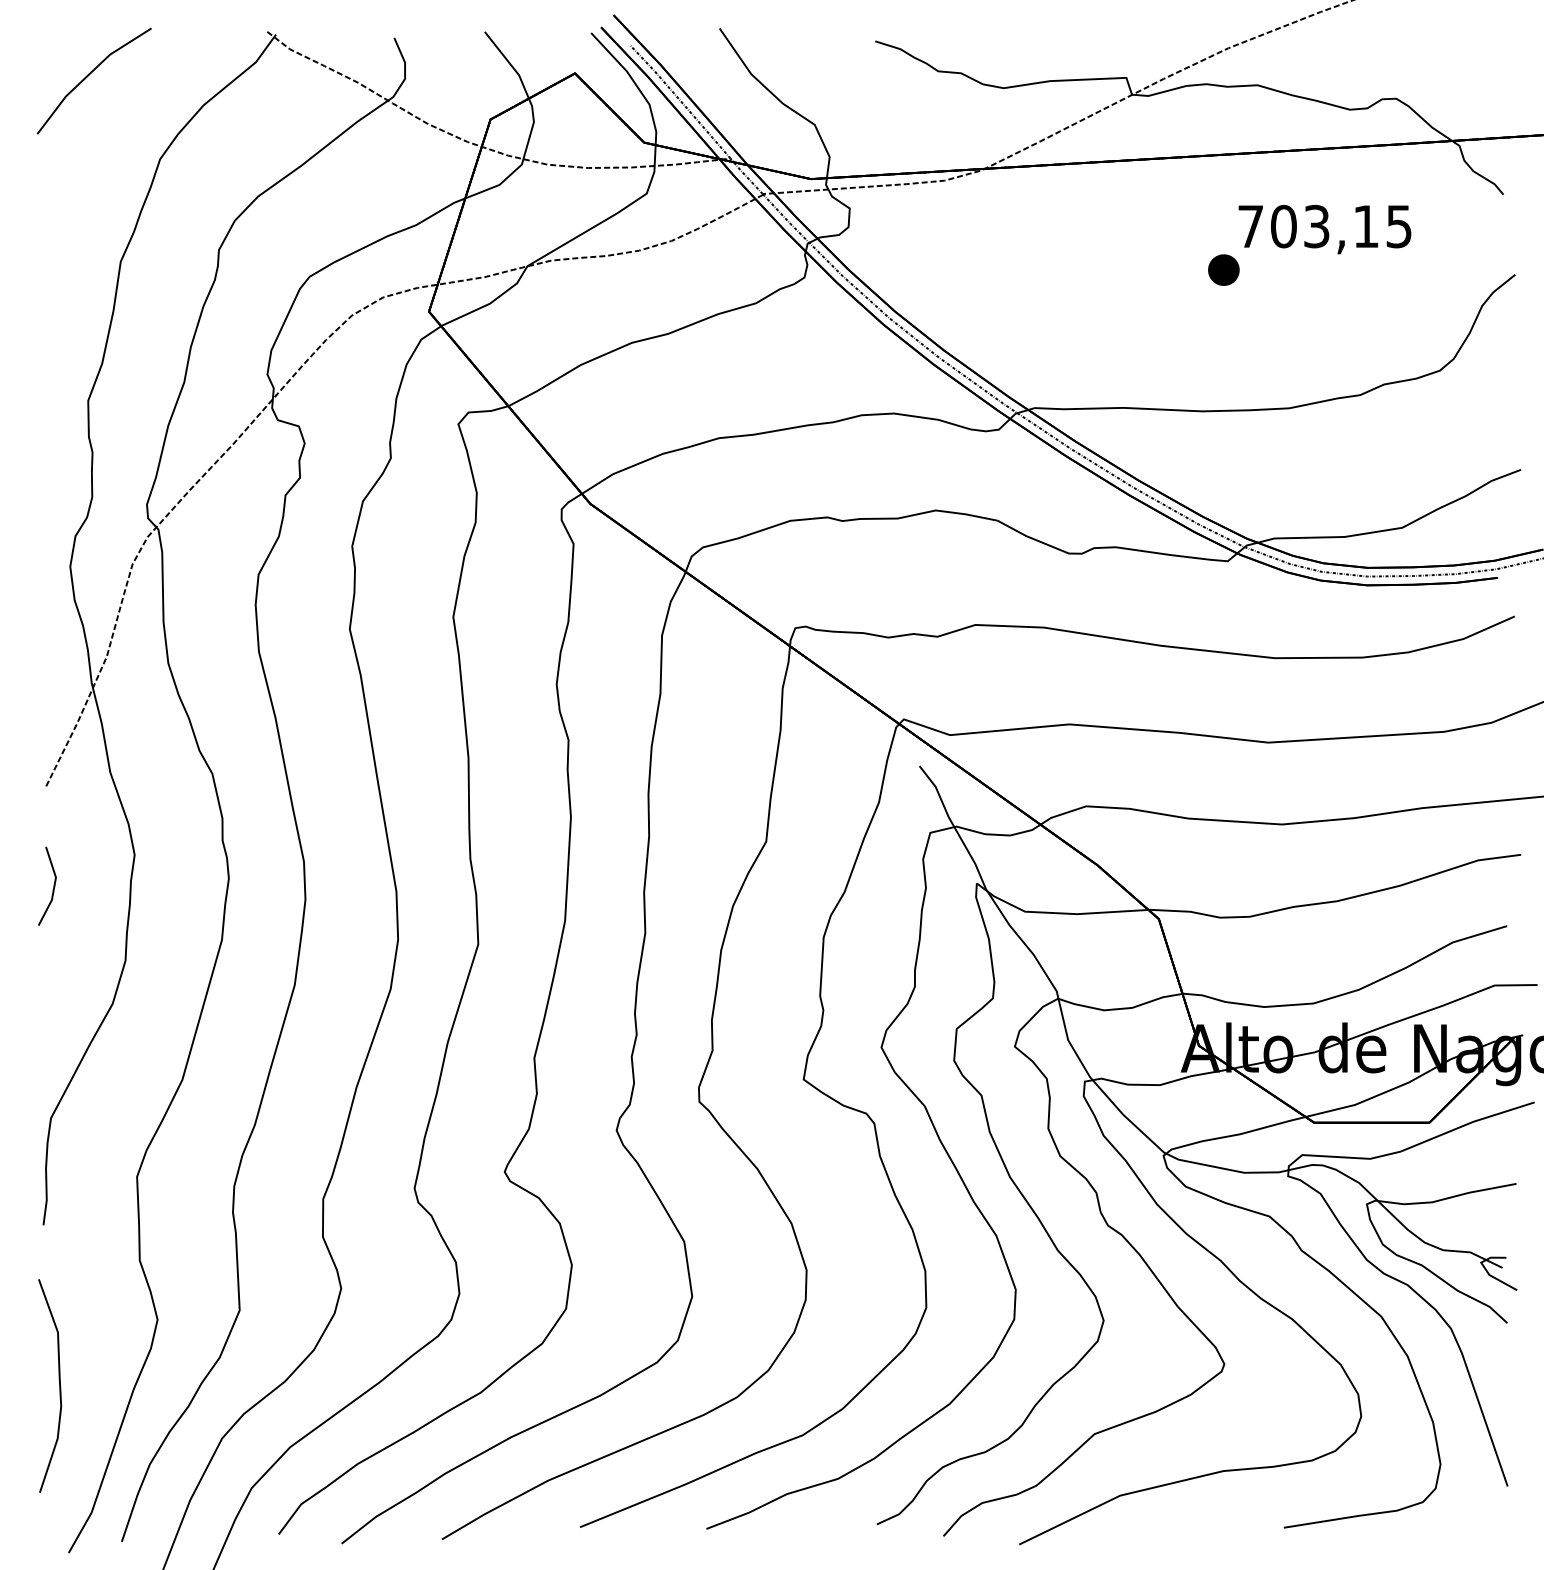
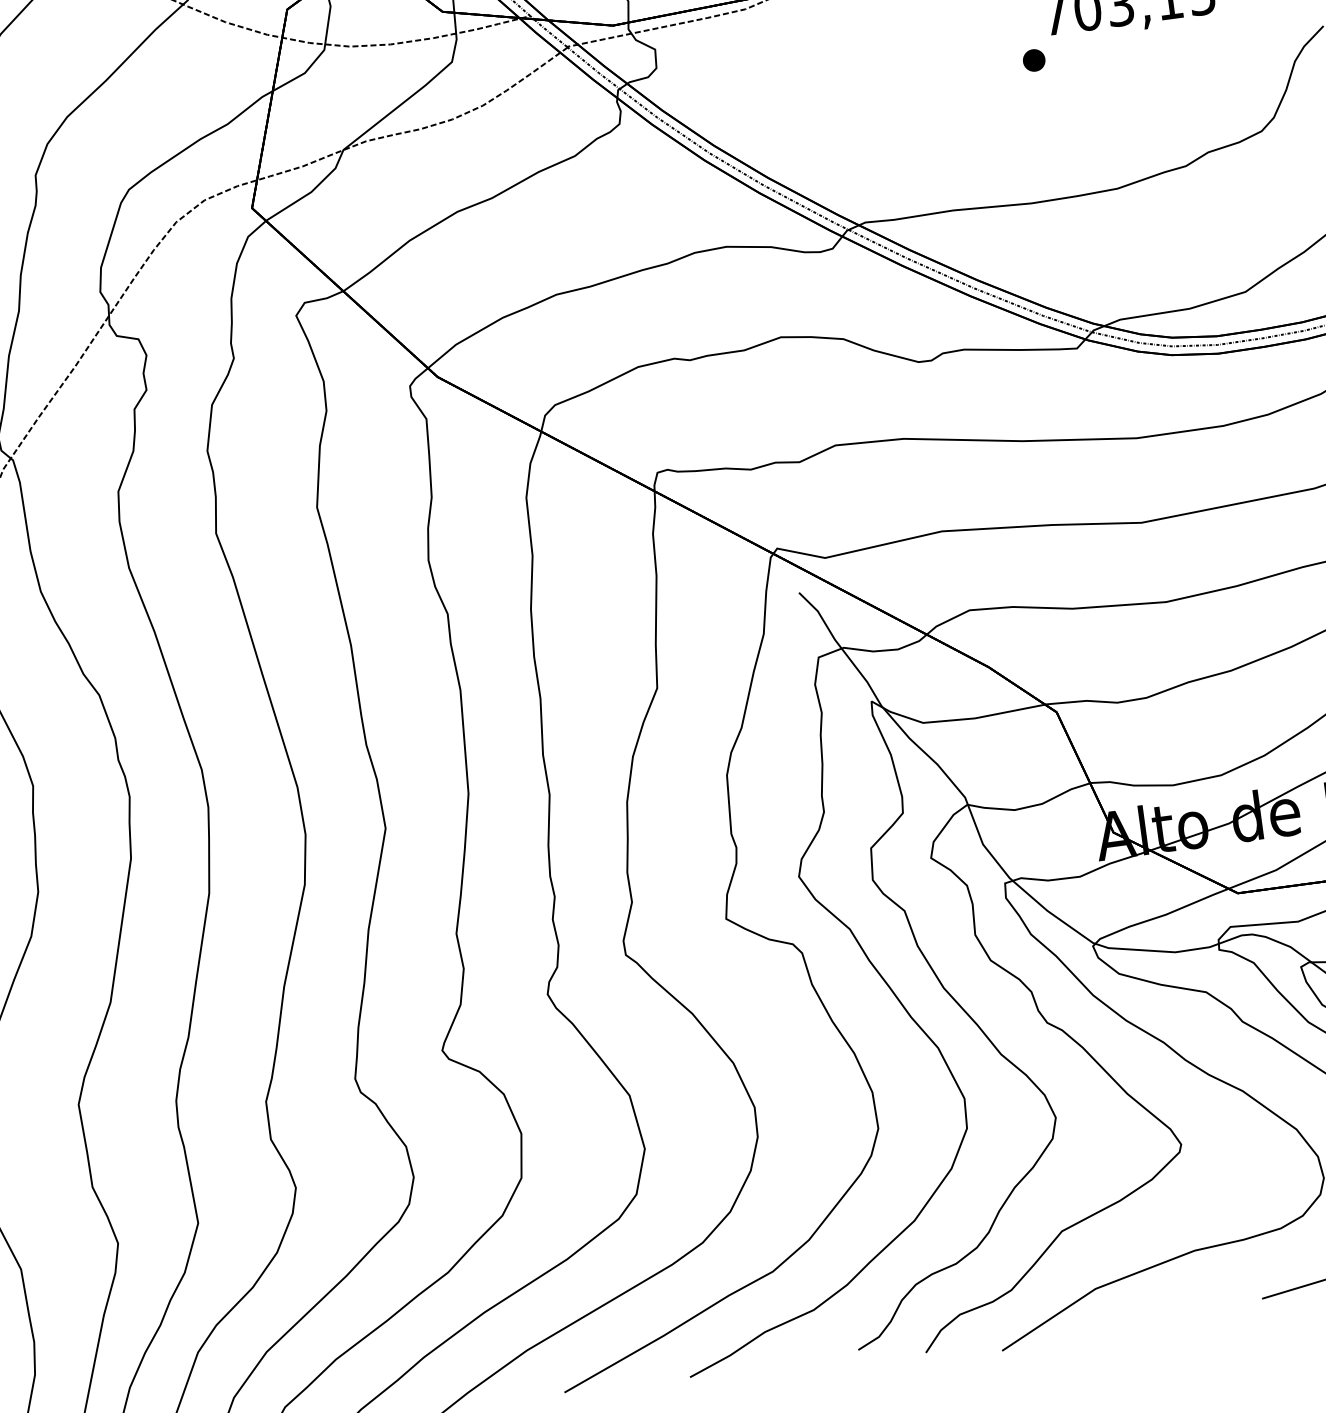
part: (1223, 269) -> (1033, 59), size x0.71

